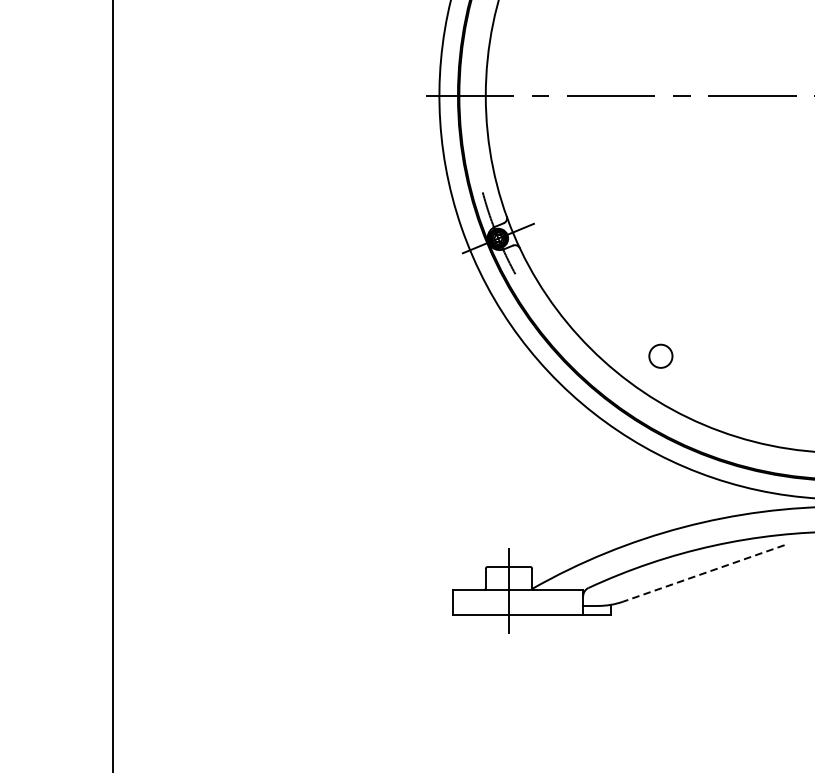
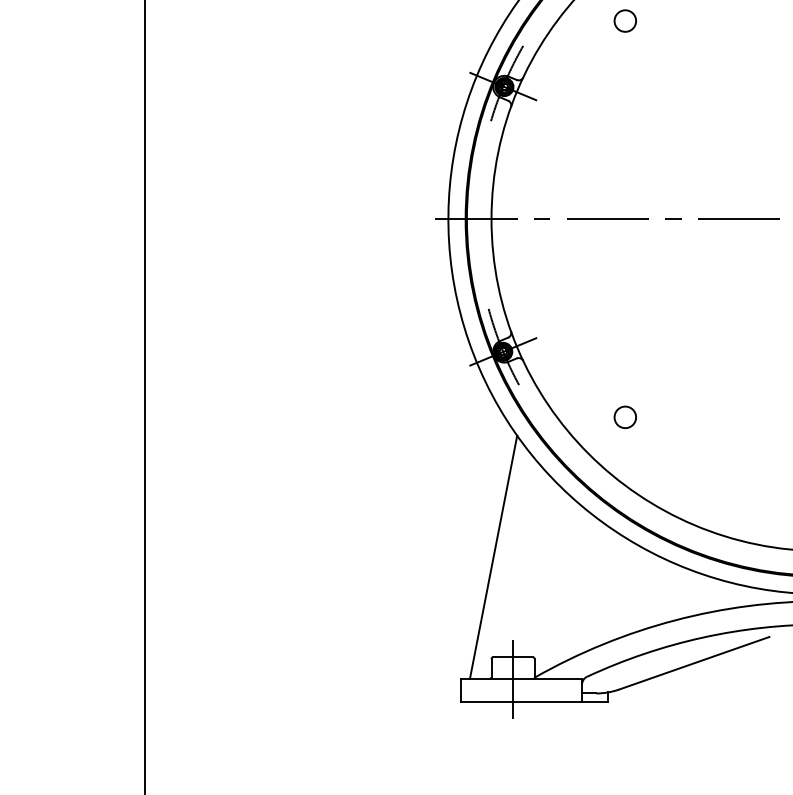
circle: (660, 355) -> (624, 416), moved
line: (487, 458) -> (493, 556), added
line: (704, 573) -> (694, 663), dashed -> solid

